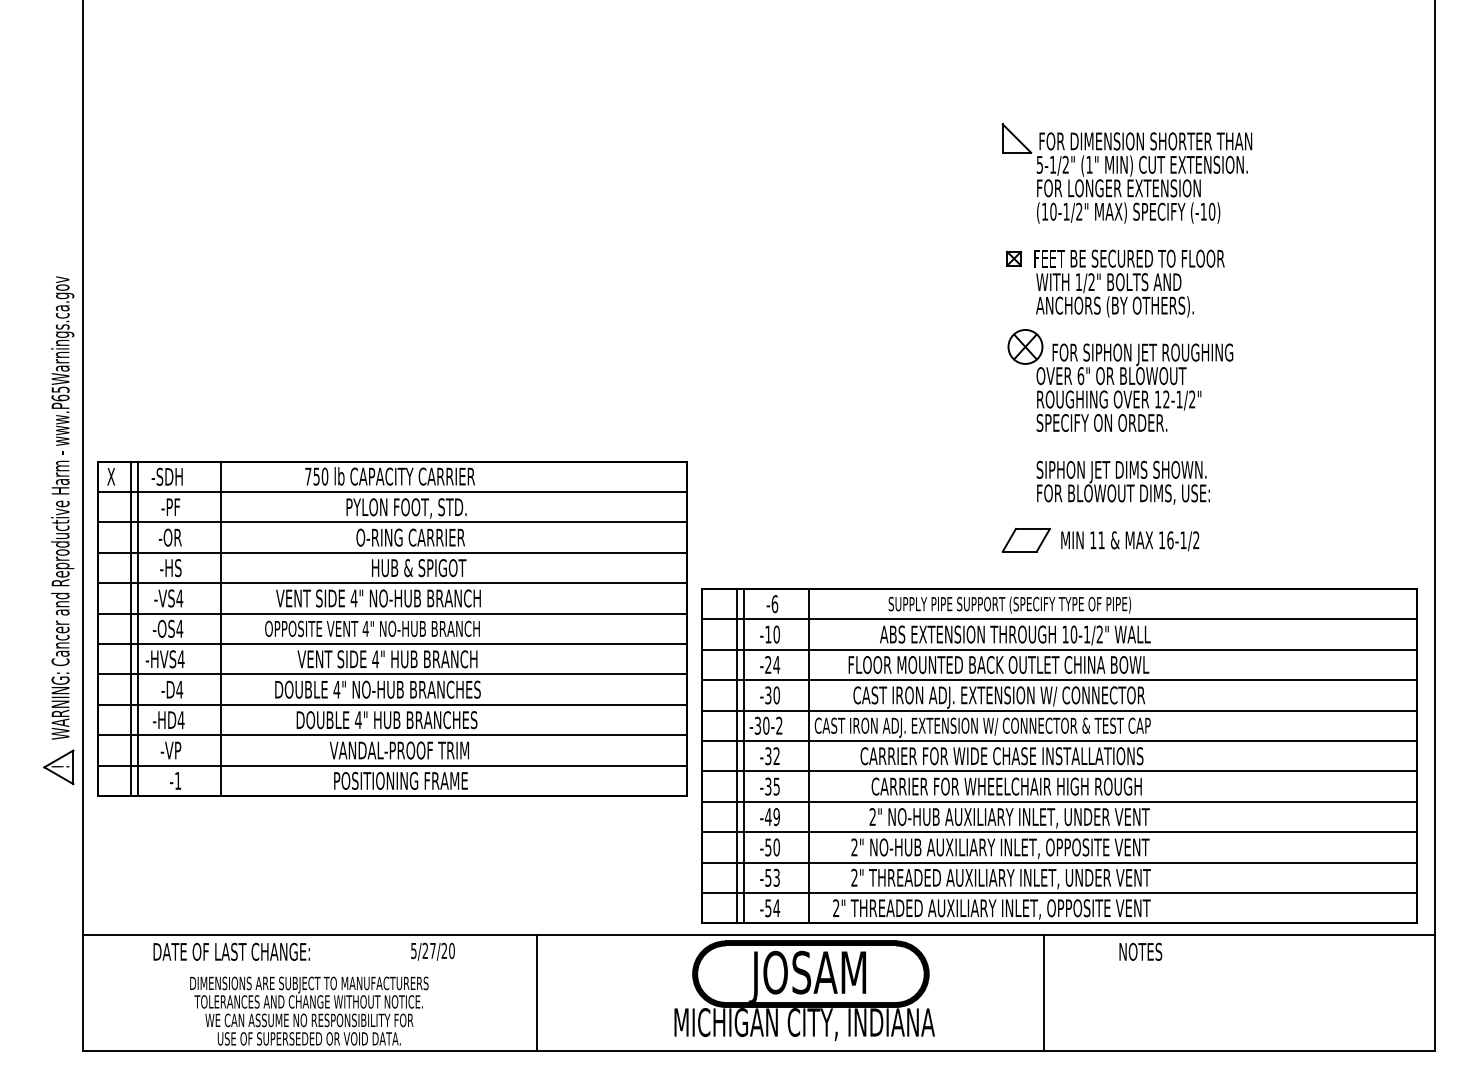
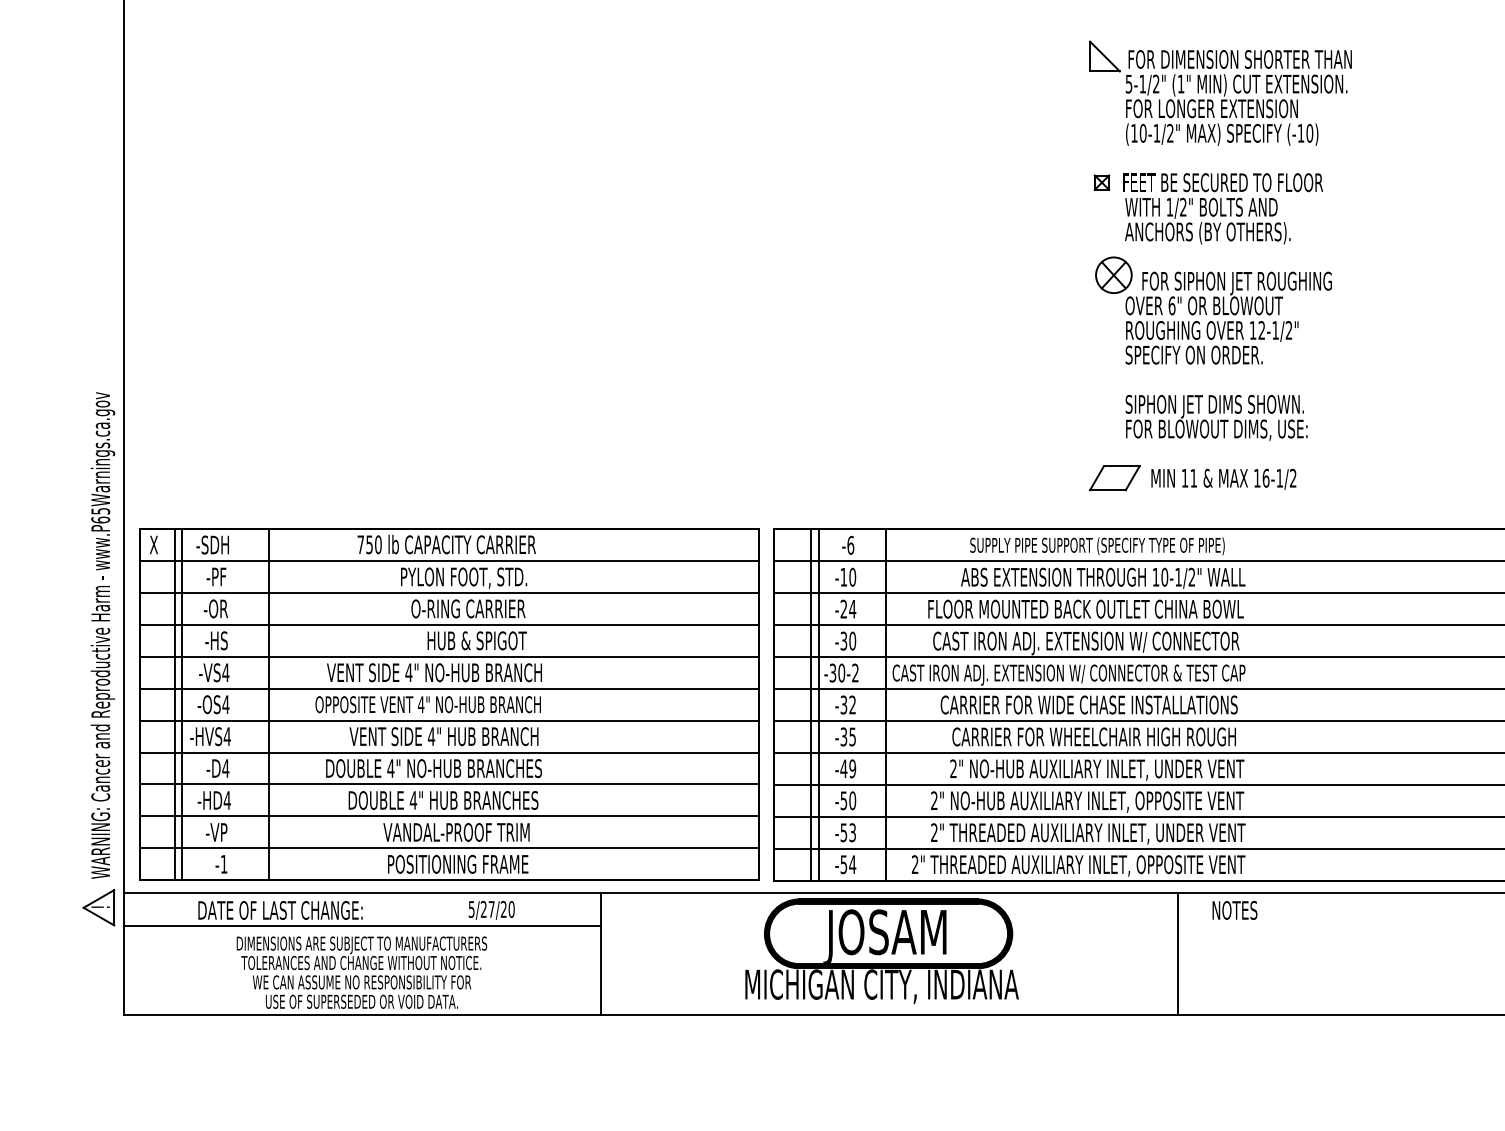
part: (58, 530) -> (98, 659), moved
part: (392, 628) -> (449, 704), moved
line: (310, 966) -> (363, 925), added
line: (1044, 993) -> (1177, 954), moved

